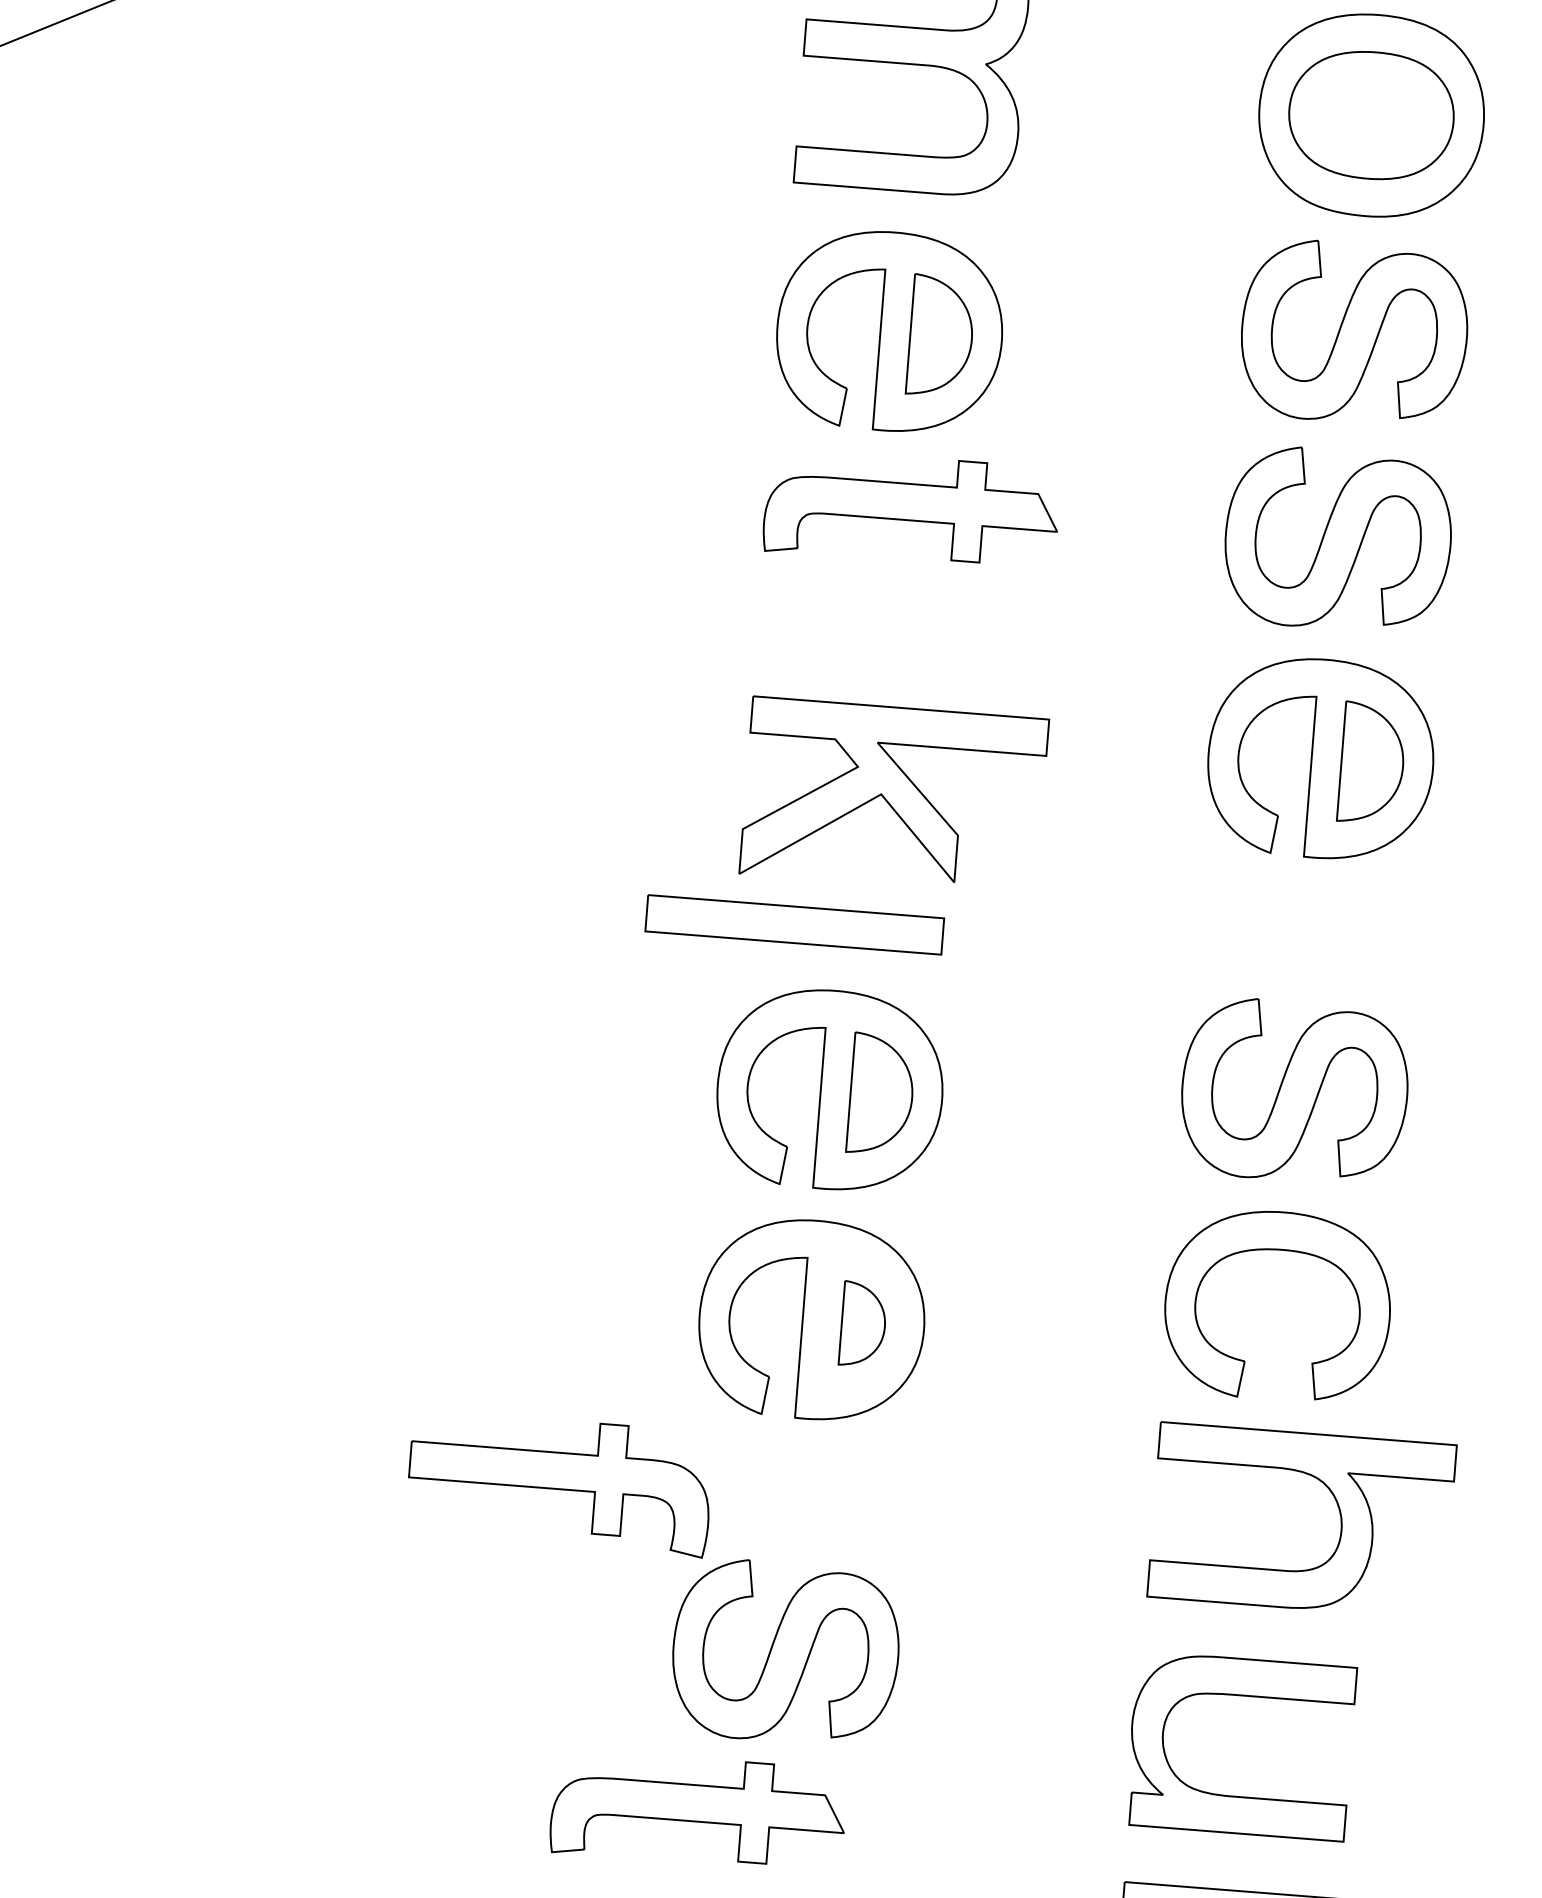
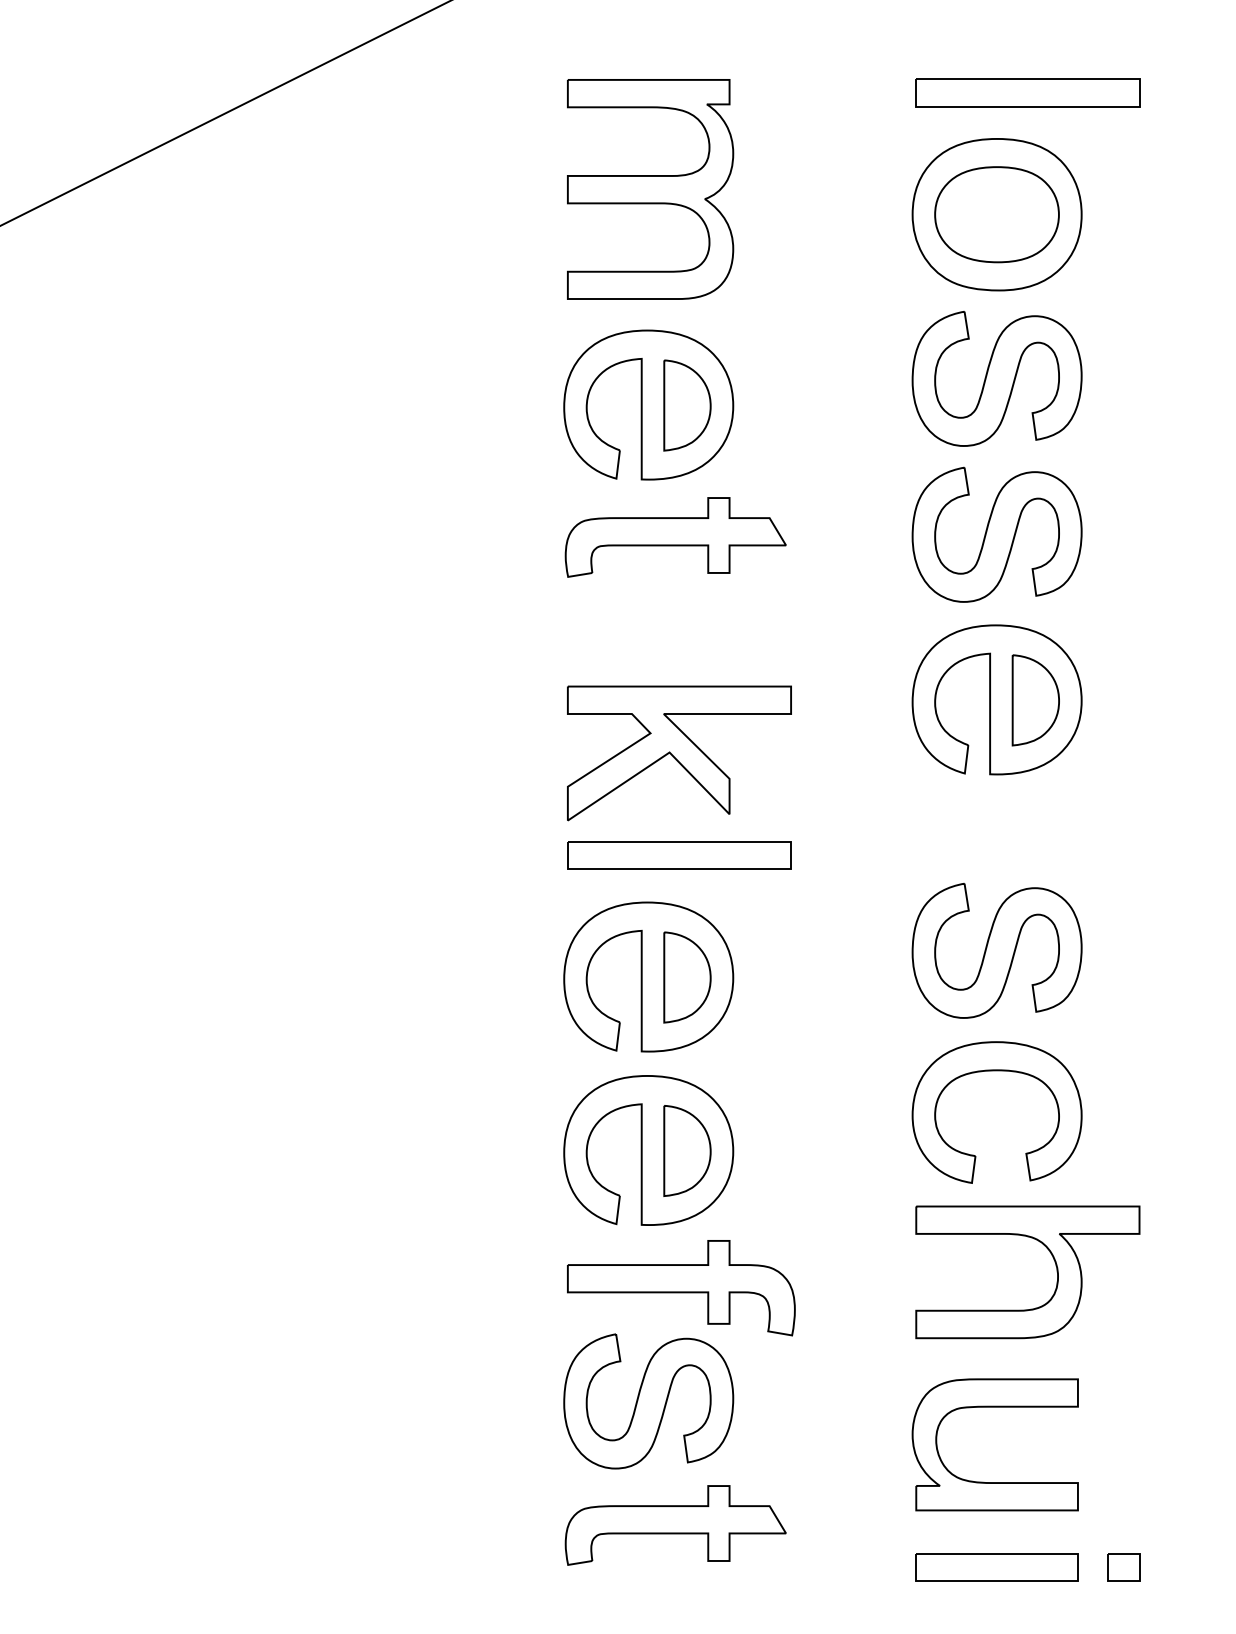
part: (794, 924) -> (679, 855), moved
part: (863, 1323) -> (687, 1150), size x1.43
part: (560, 1484) -> (681, 1288), moved
part: (698, 1811) -> (675, 1525), moved

